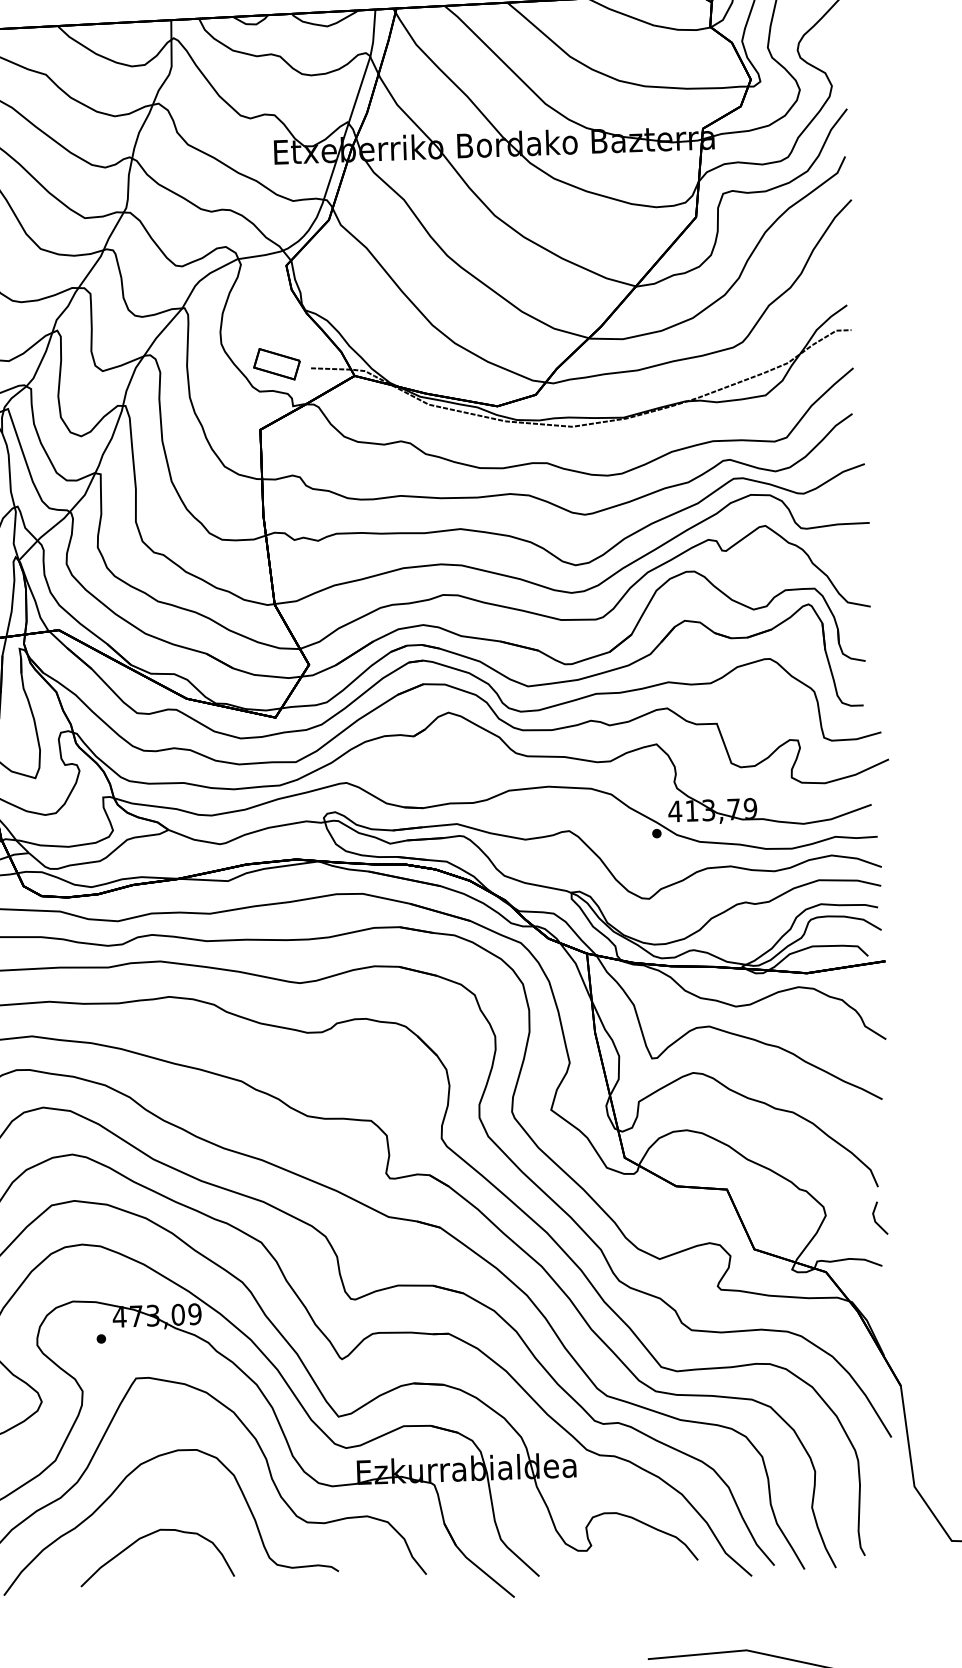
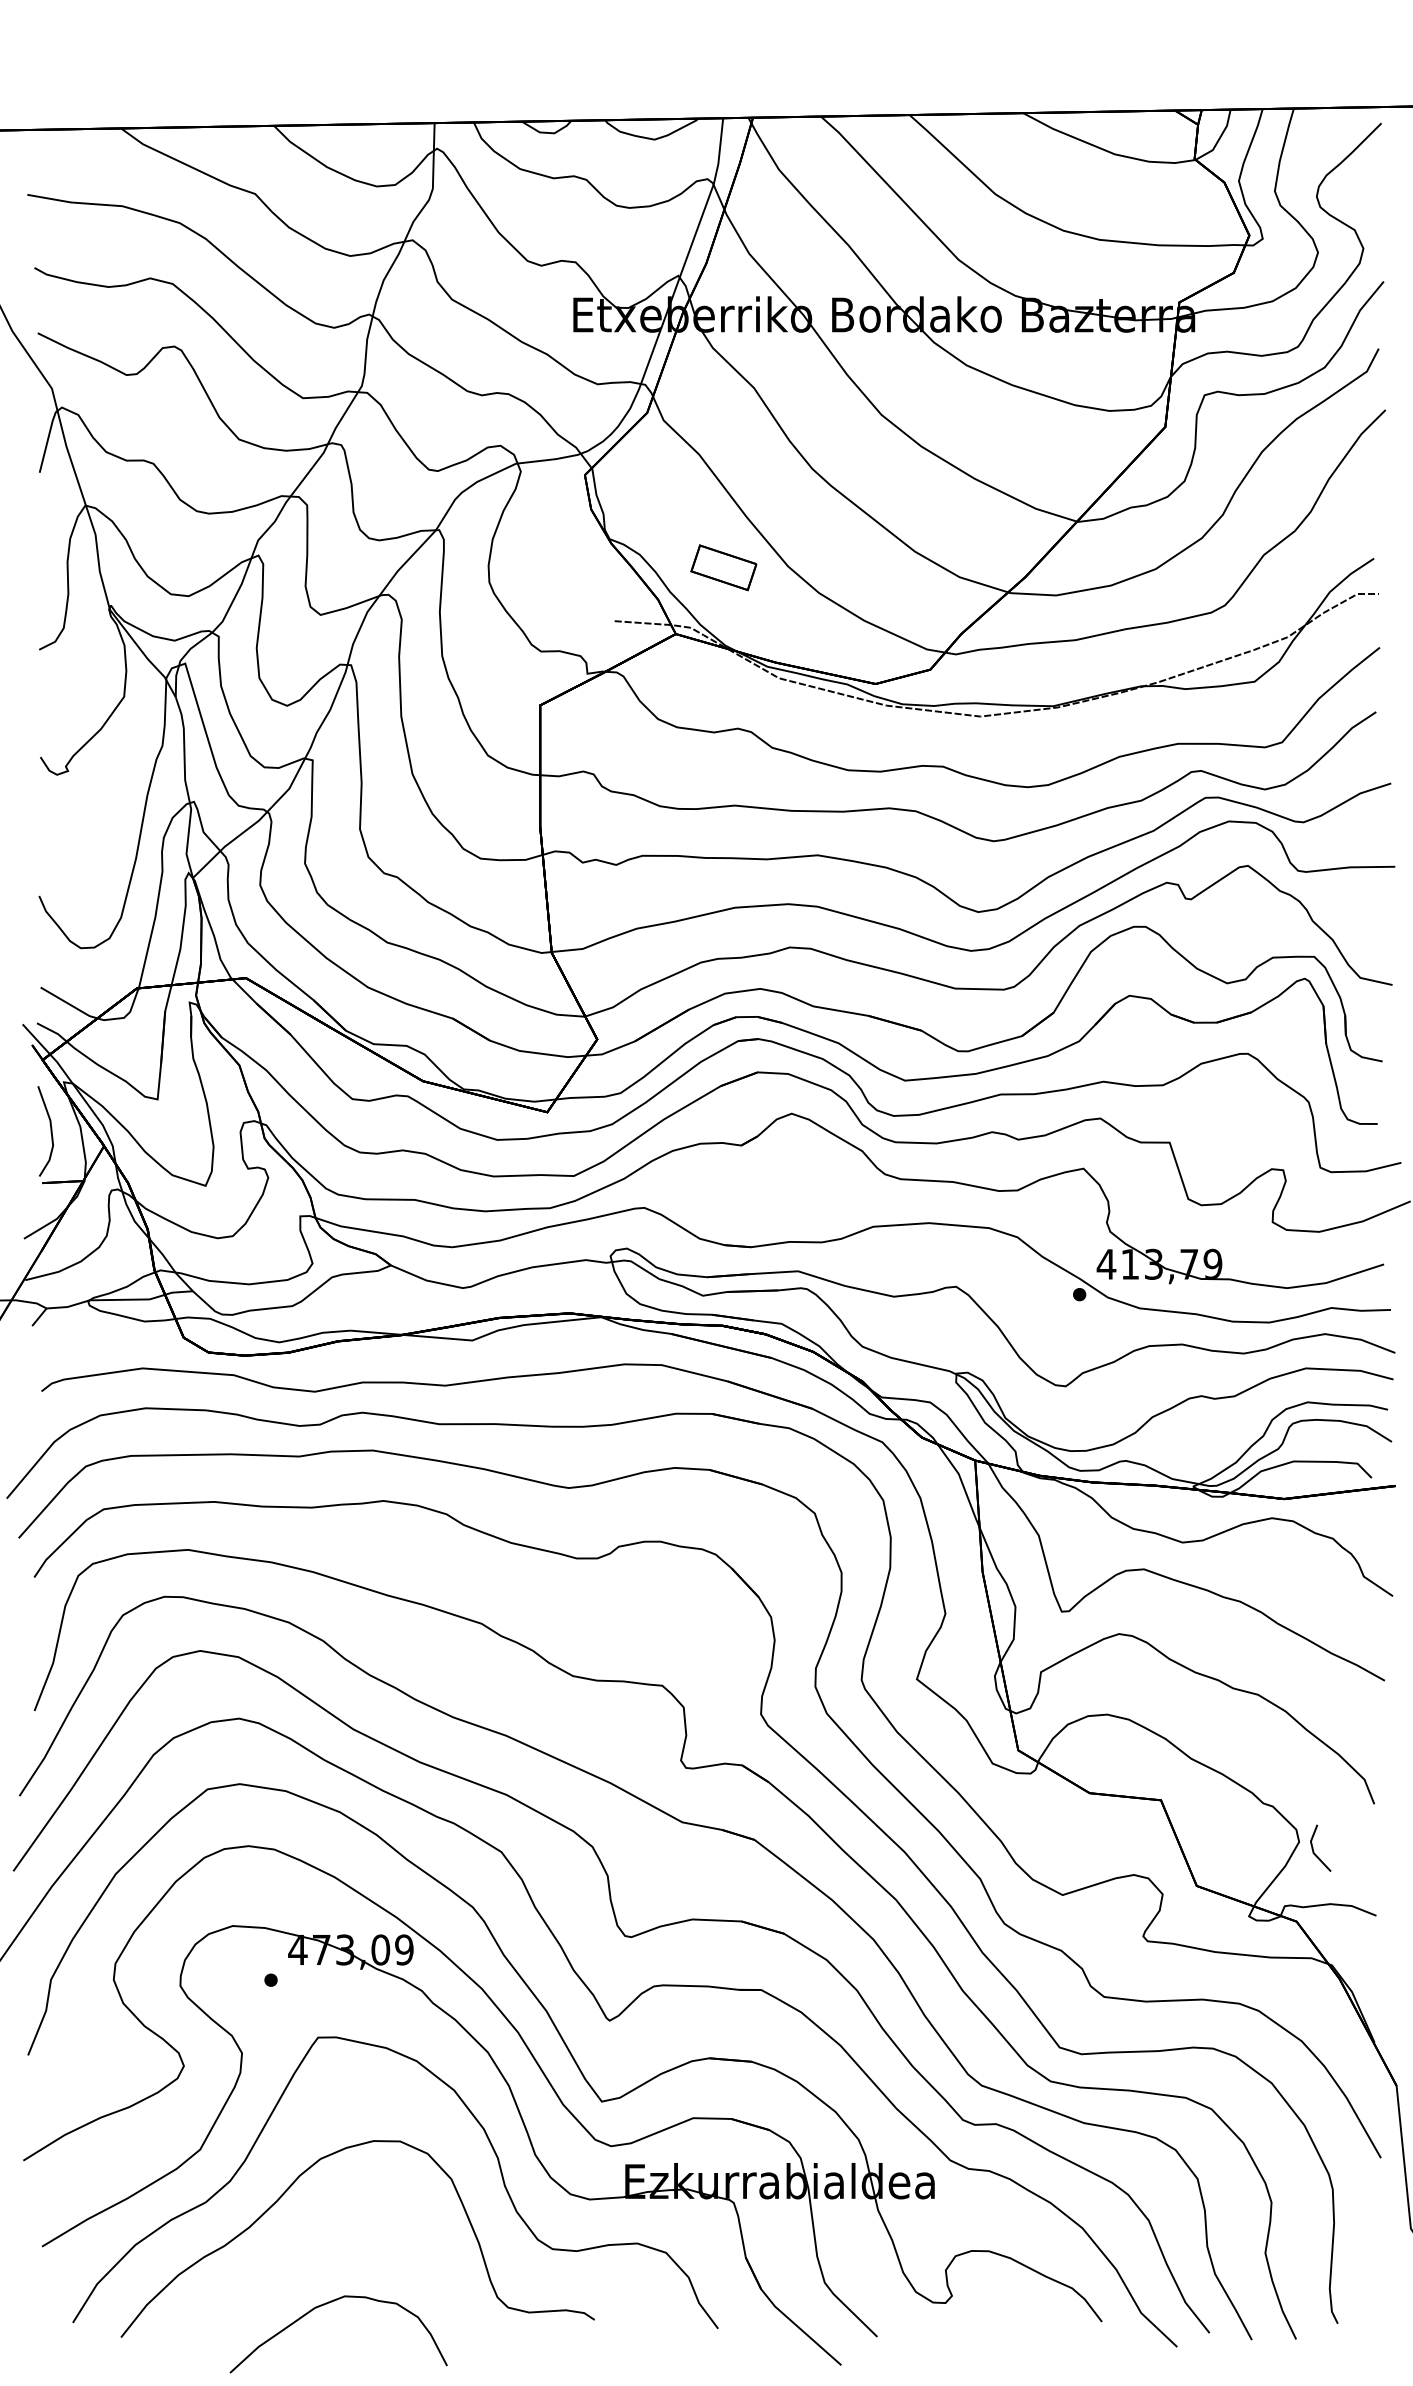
part: (276, 364) -> (723, 567), moved
line: (875, 1217) -> (1313, 1847), moved
curve: (146, 1536) -> (324, 2305), moved

